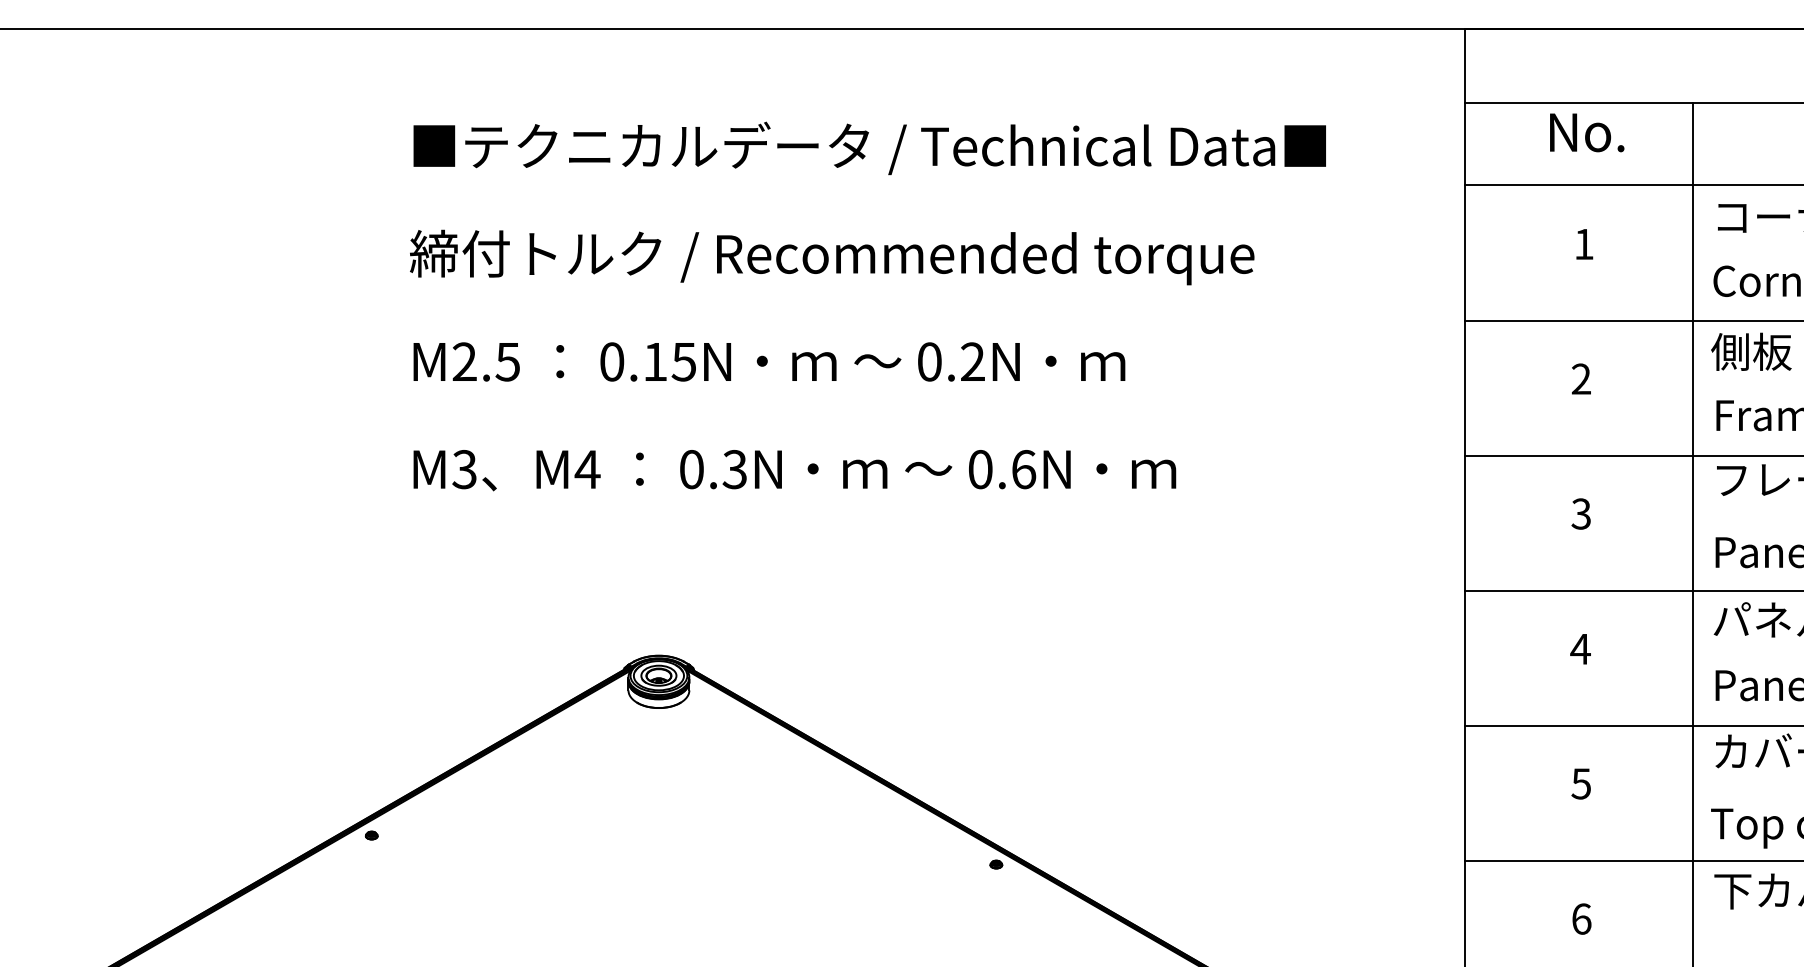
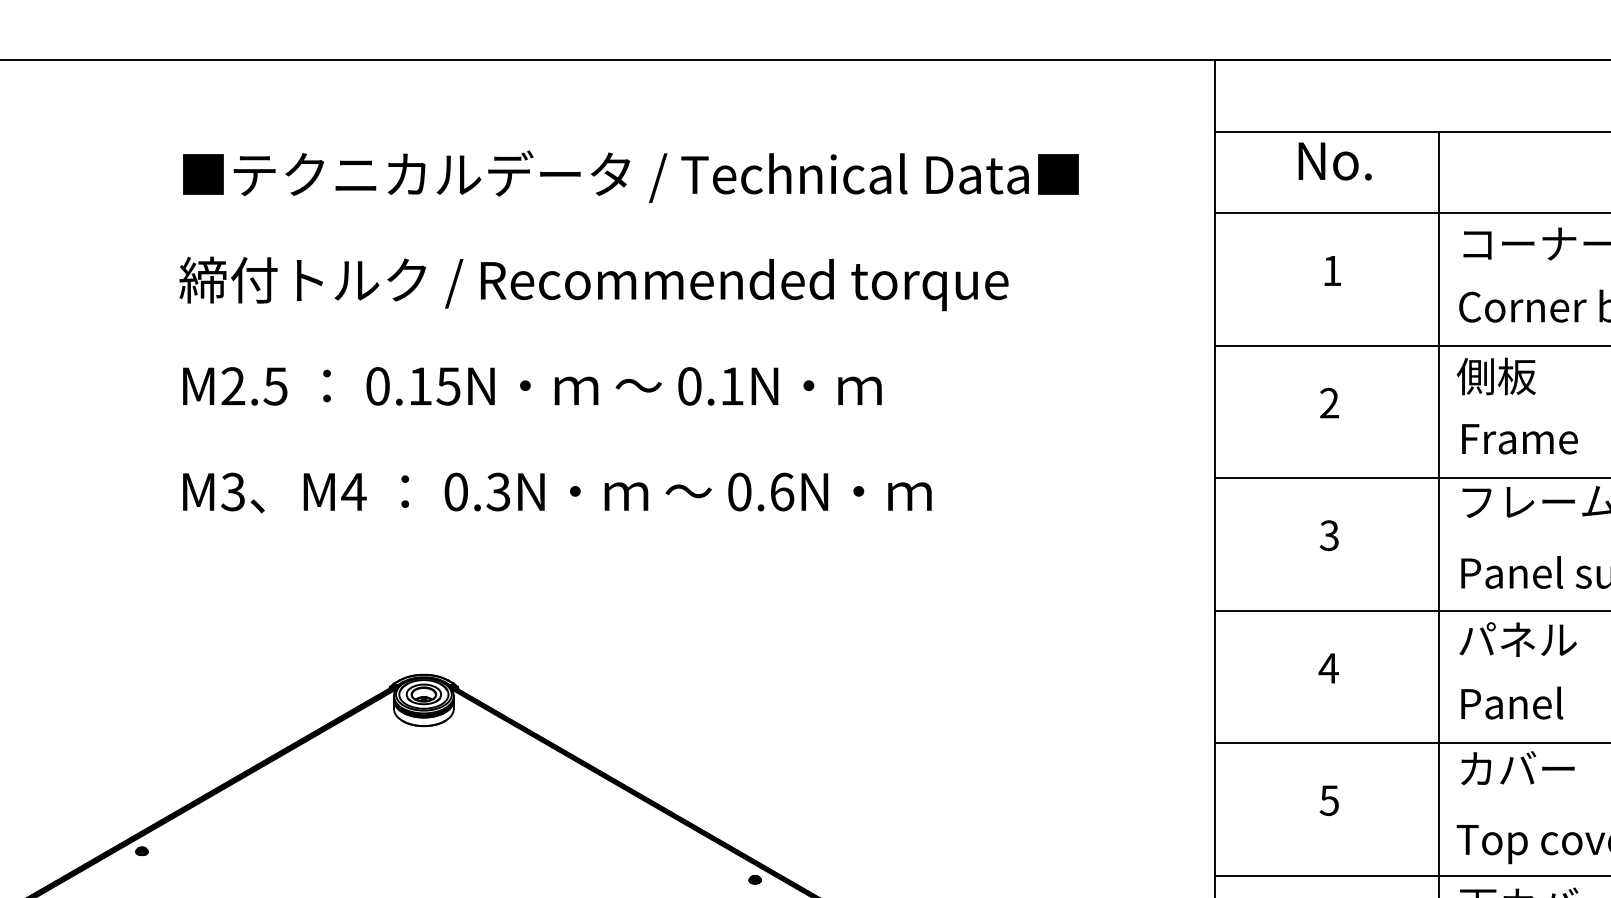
text: (972, 361) -> (731, 385), 0.2N -> 0.1N

